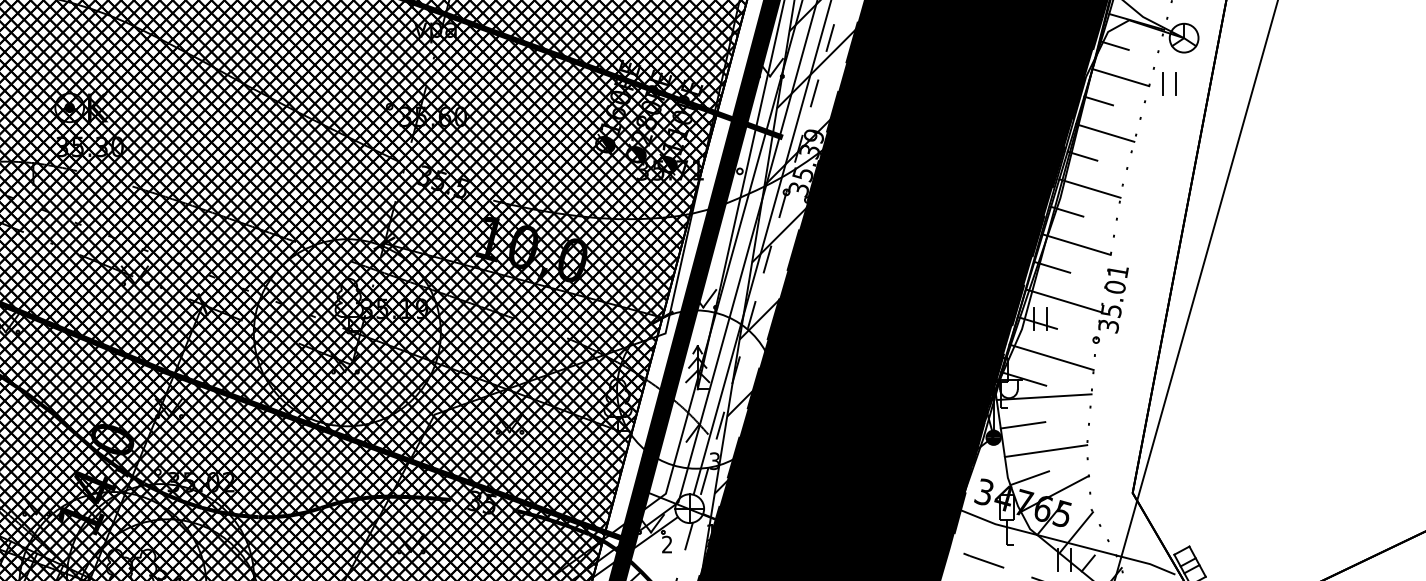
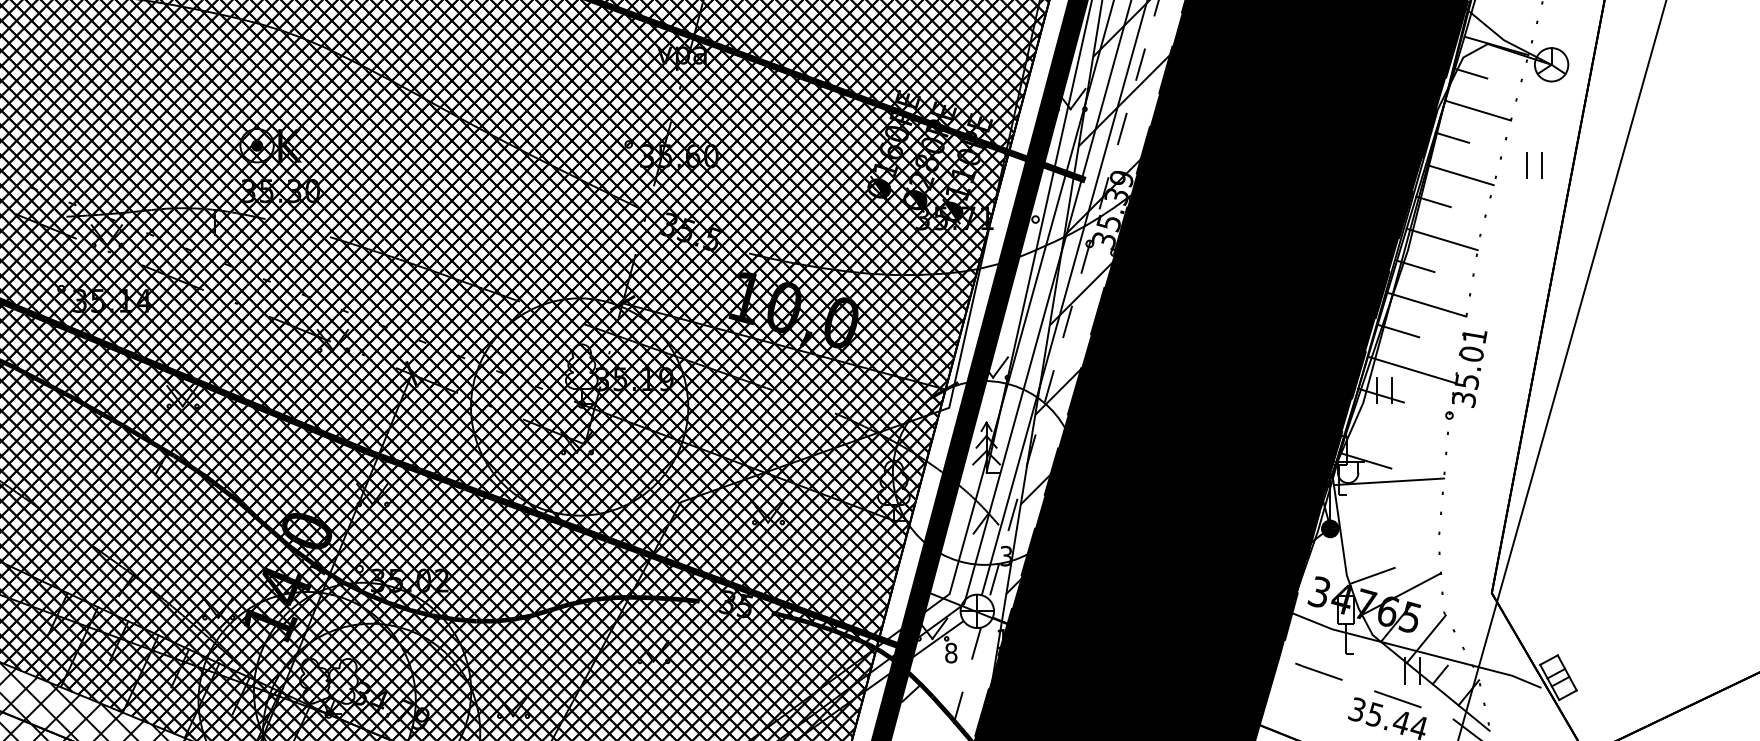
part: (1163, 83) -> (1527, 165), moved
line: (1051, 357) -> (1397, 435), removed
line: (1023, 425) -> (1364, 514), removed
line: (1045, 451) -> (1390, 544), removed
text: (667, 544) -> (951, 652), 2 -> 8

